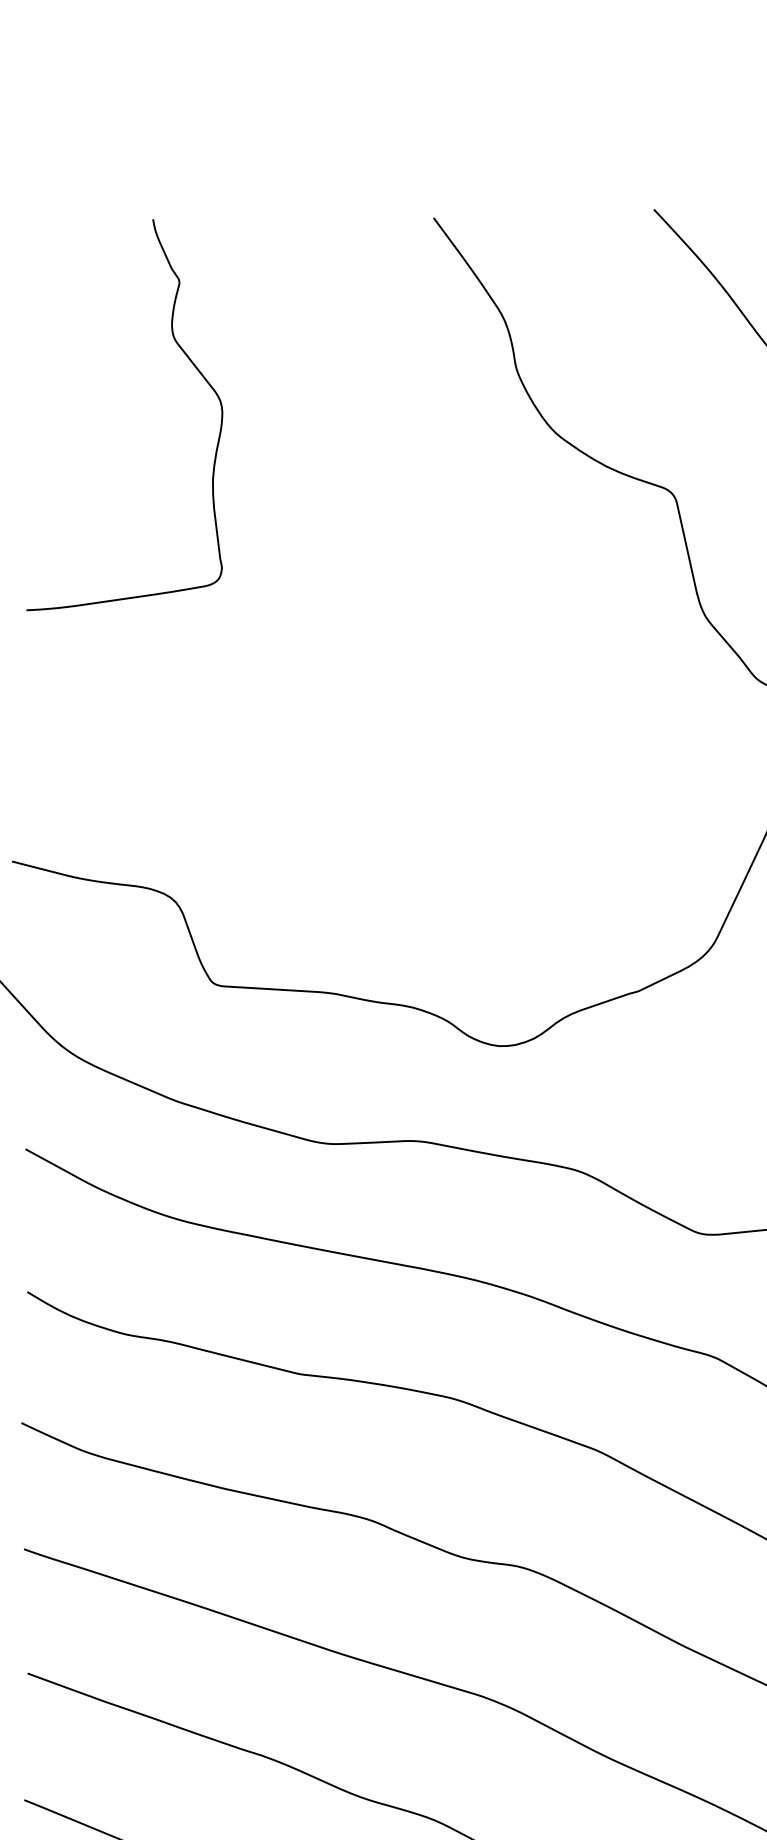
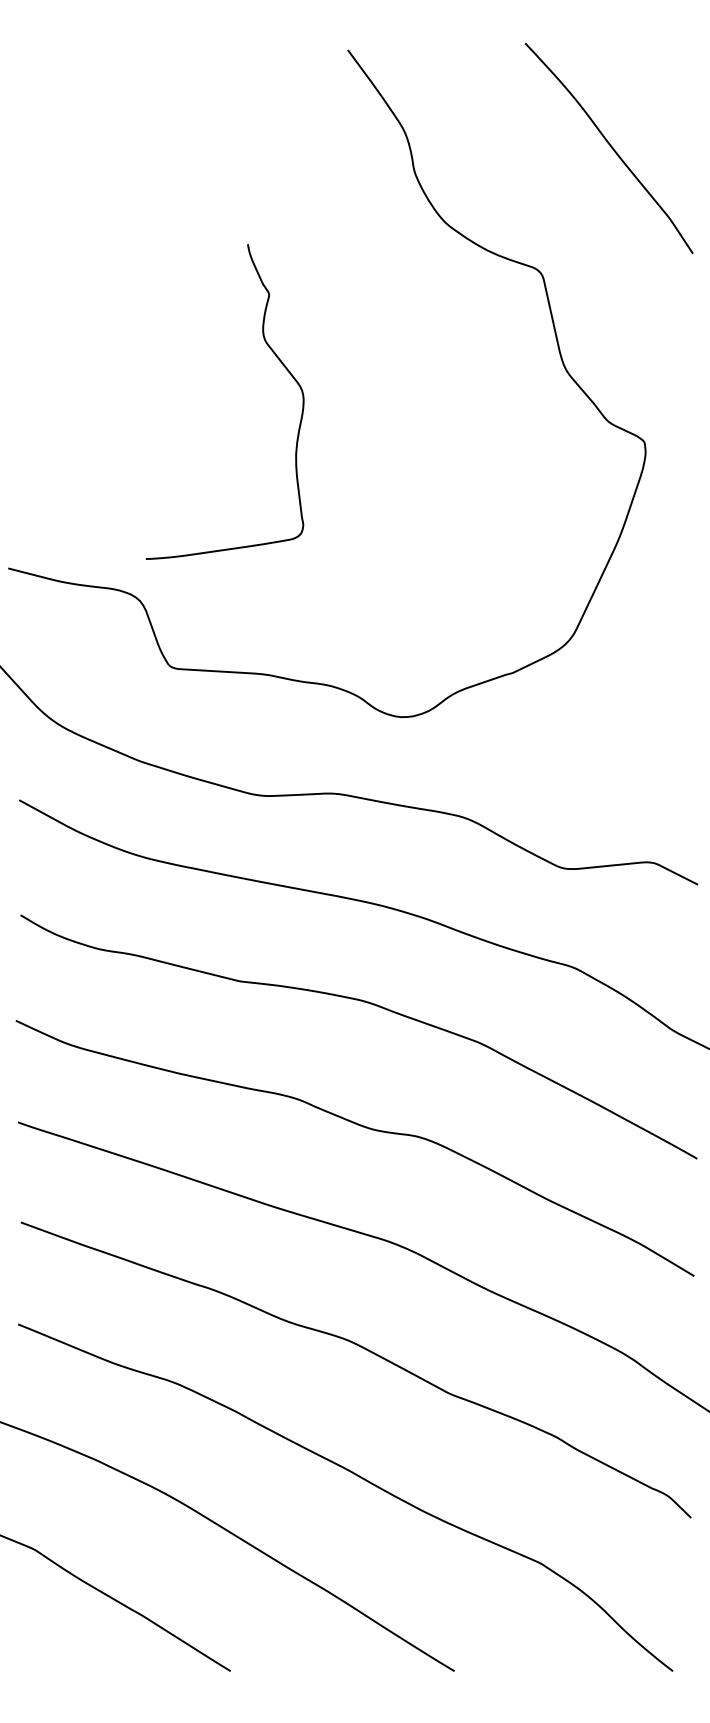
curve: (192, 364) -> (279, 361), moved

